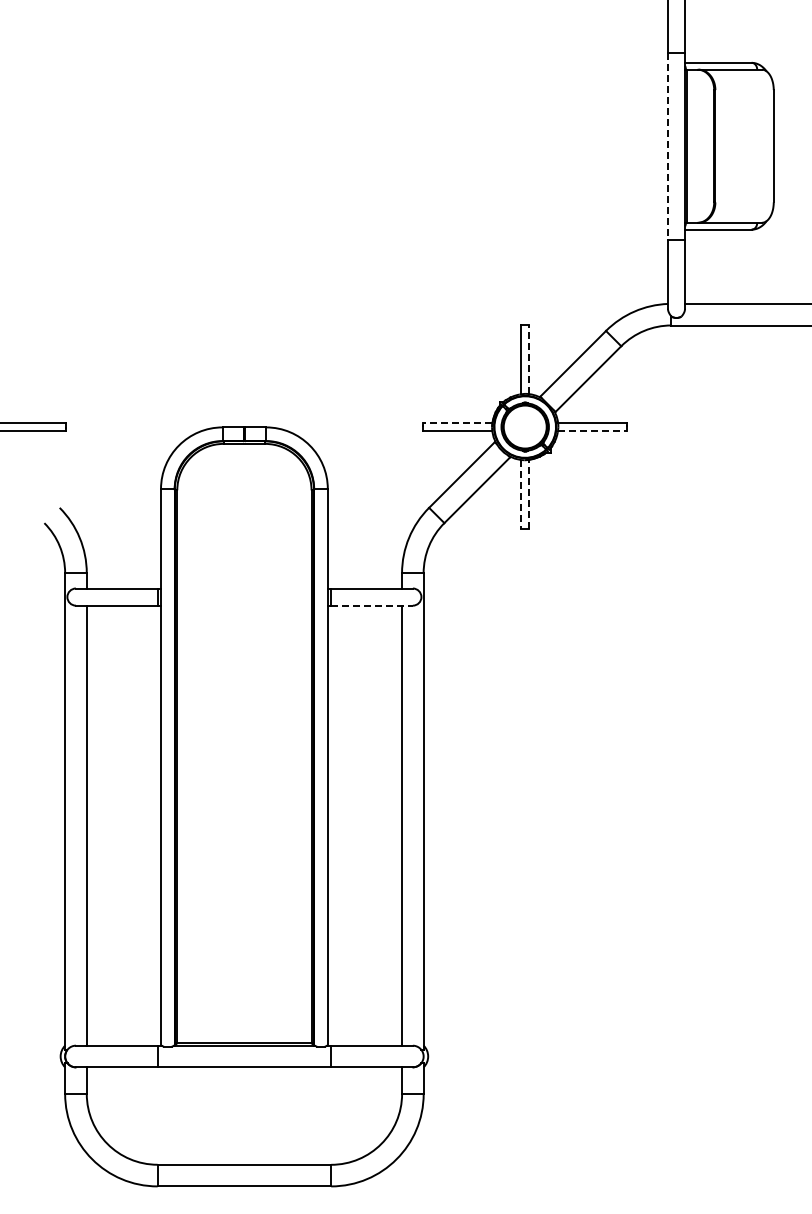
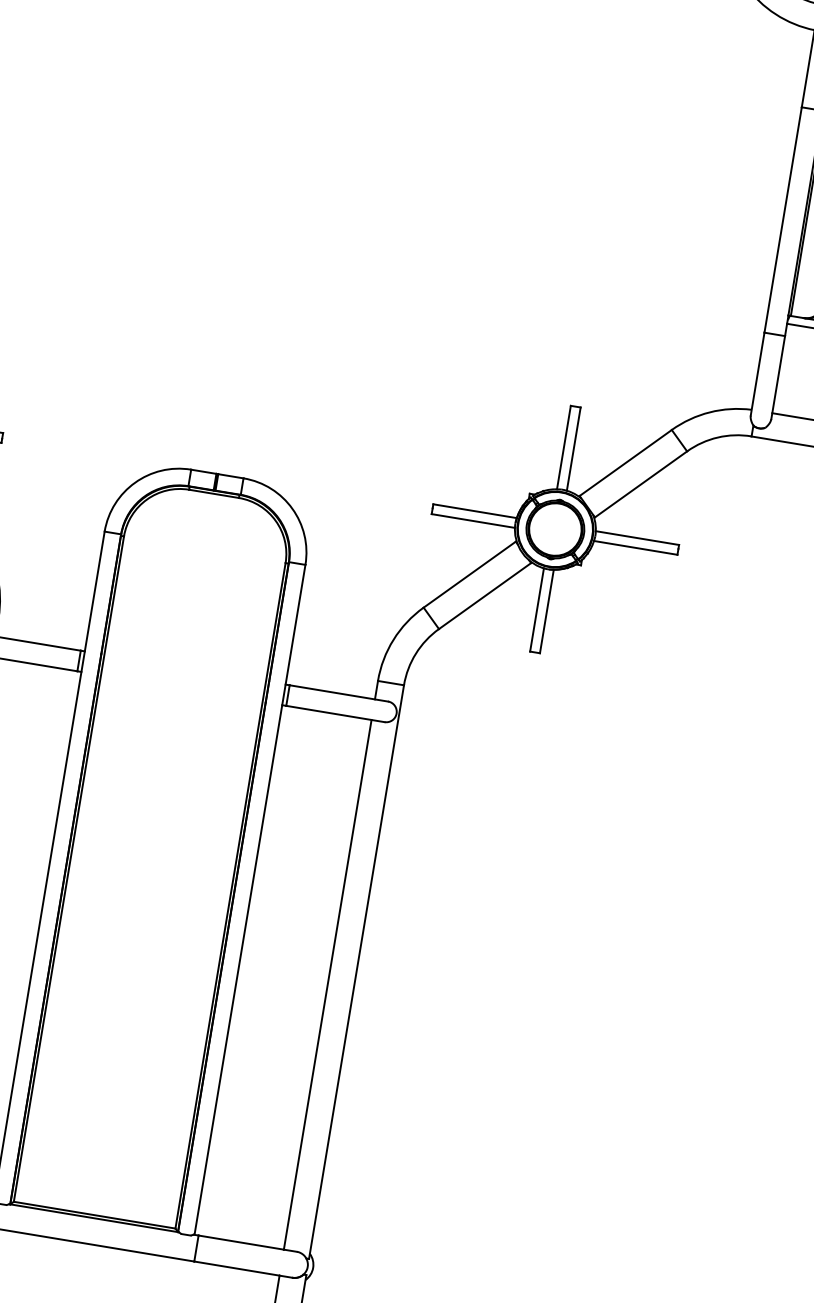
line: (667, 146) -> (782, 220), dashed -> solid
line: (529, 359) -> (574, 449), dashed -> solid
line: (457, 422) -> (474, 510), dashed -> solid
line: (592, 431) -> (635, 548), dashed -> solid
line: (521, 494) -> (537, 609), dashed -> solid
line: (529, 494) -> (547, 611), dashed -> solid
line: (372, 605) -> (336, 713), dashed -> solid

